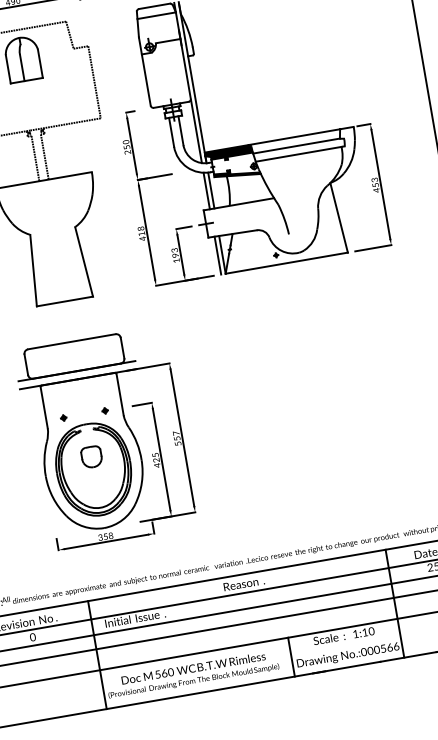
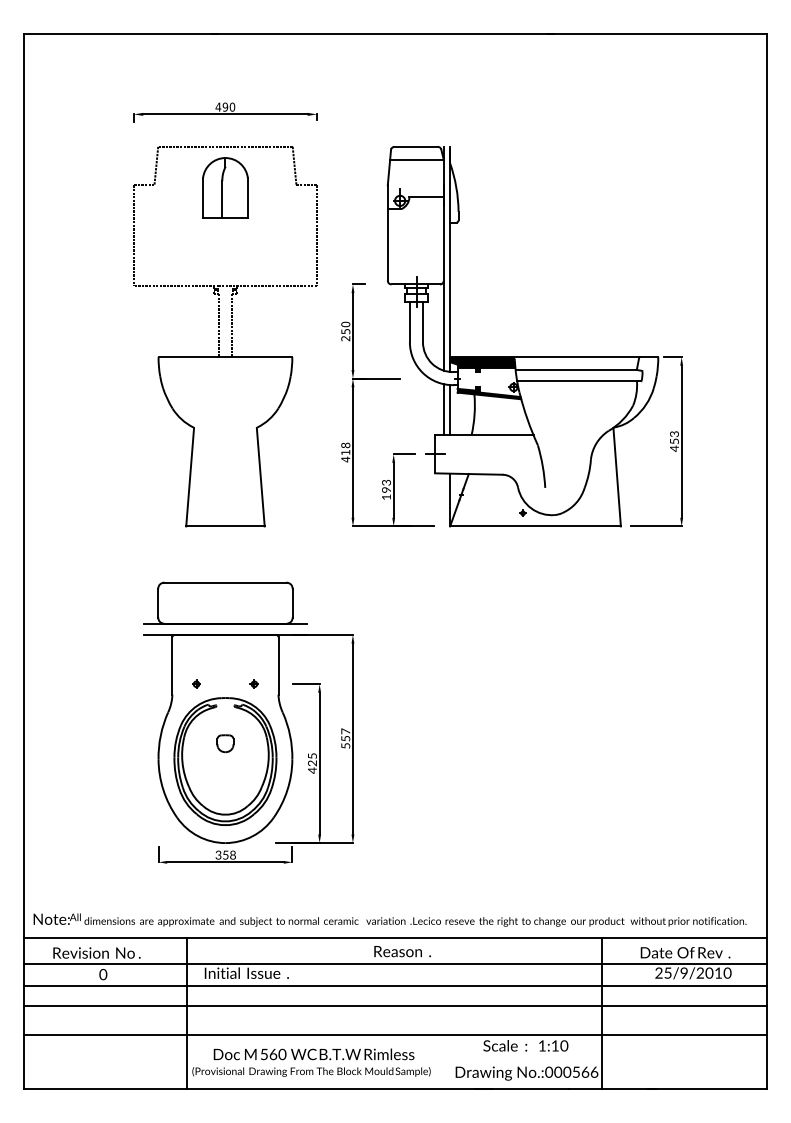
line: (217, 255) -> (443, 499), removed
part: (91, 456) -> (225, 743), size x0.6
line: (291, 657) -> (449, 1062), removed

